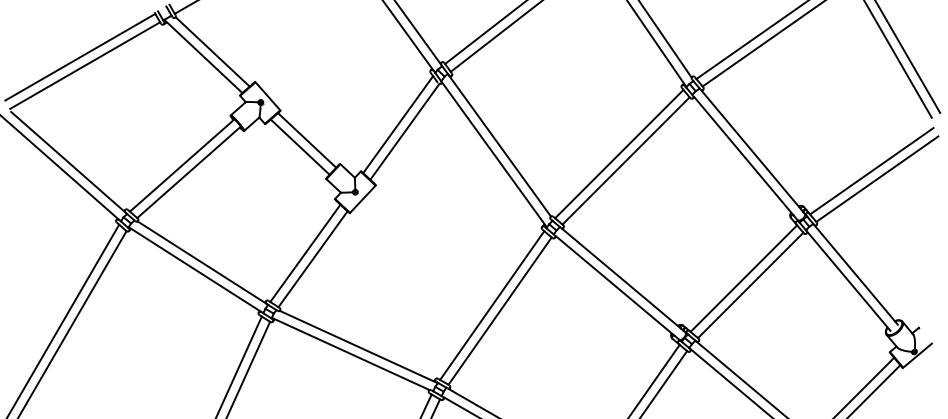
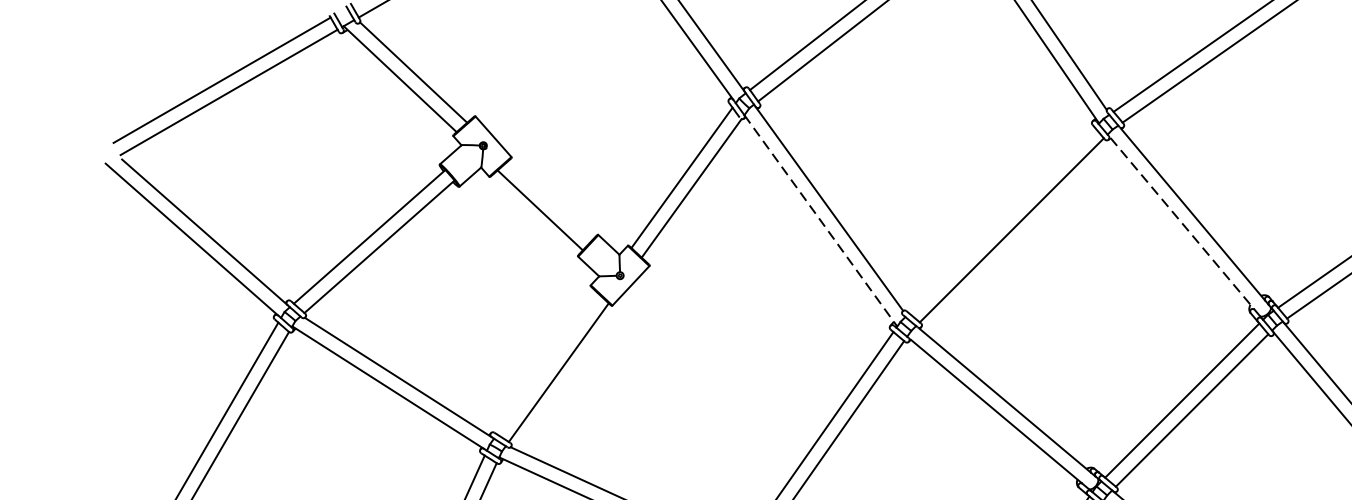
line: (307, 140) -> (550, 200), removed
line: (619, 153) -> (1002, 219), removed
line: (494, 154) -> (821, 221), solid -> dashed
line: (744, 156) -> (1183, 223), solid -> dashed
line: (305, 252) -> (547, 362), removed

